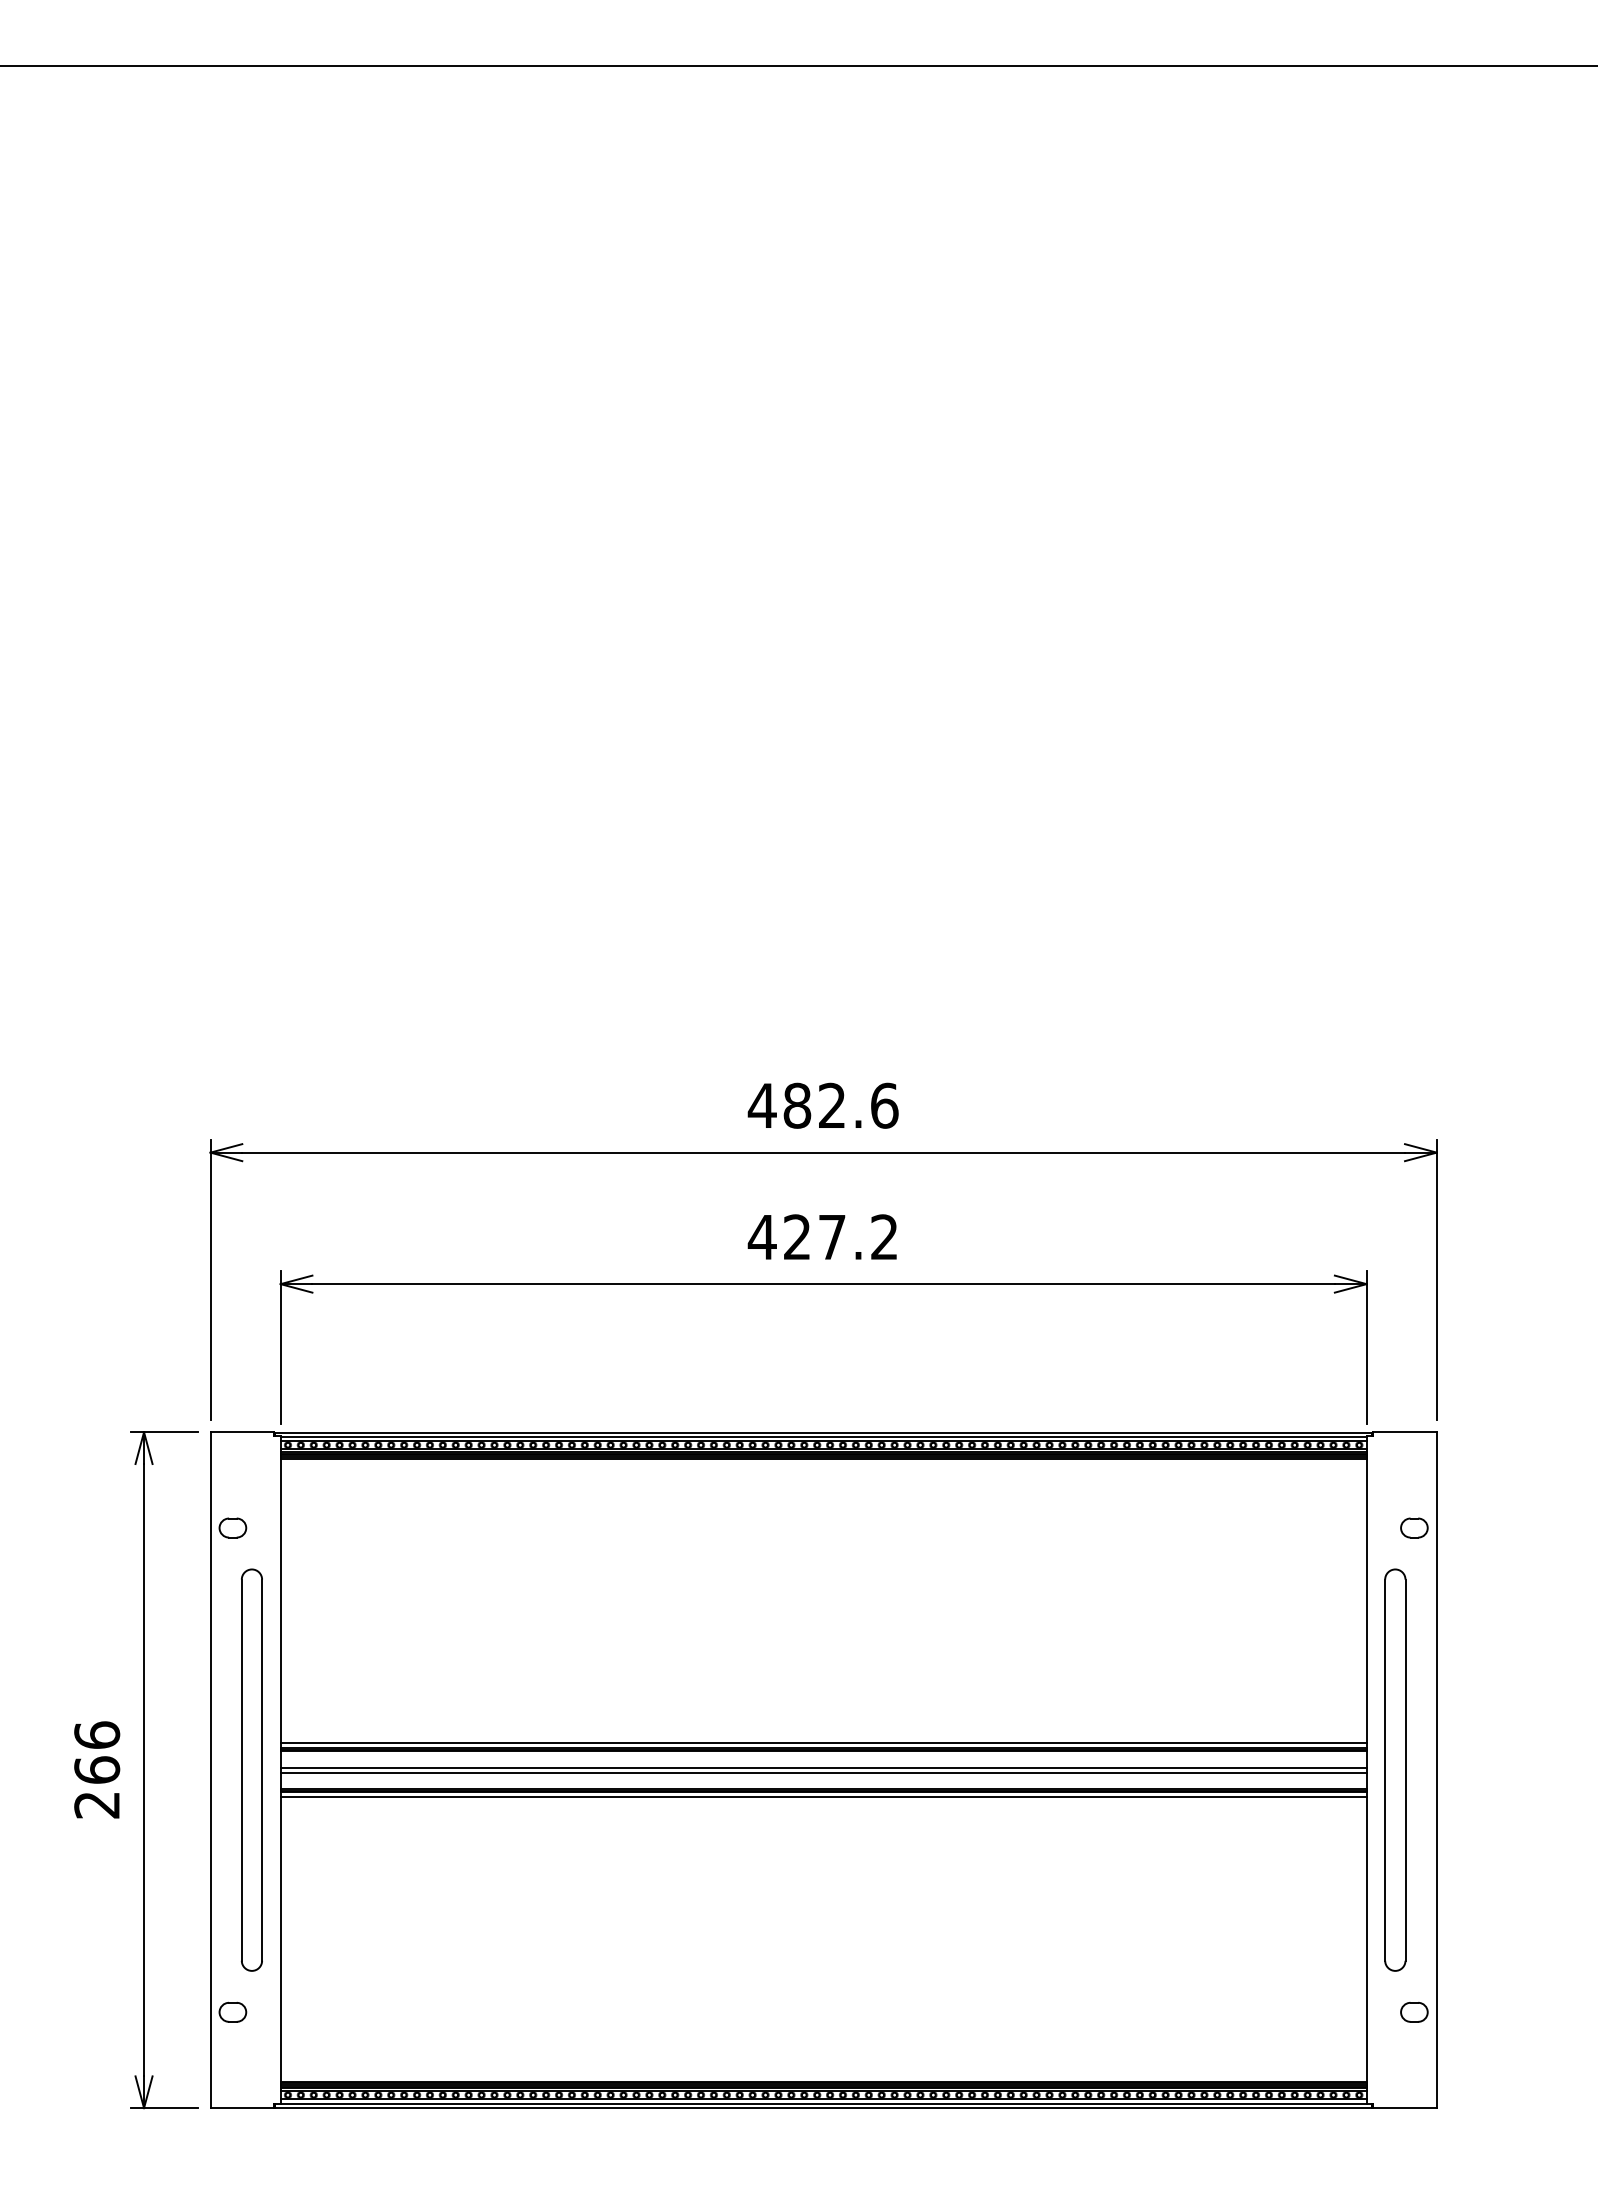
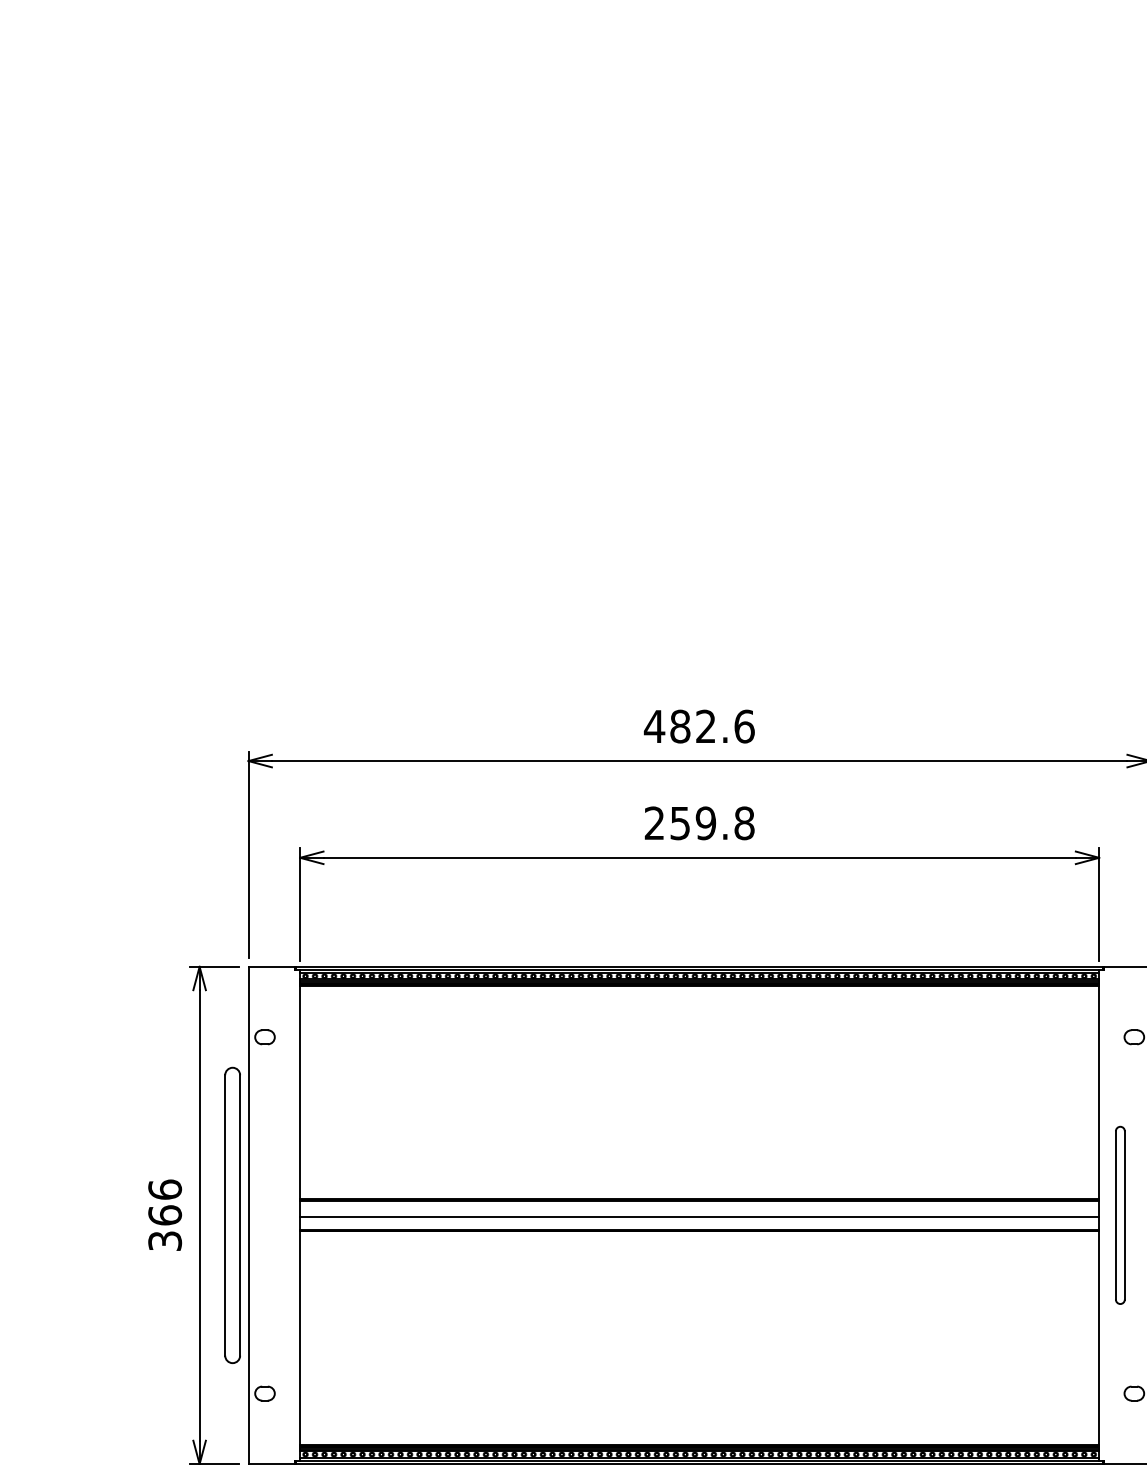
text: (822, 1237) -> (698, 823), 427.2 -> 259.8
line: (823, 1743) -> (699, 1195), removed
line: (823, 1767) -> (699, 1213), removed
part: (251, 1769) -> (232, 1214), moved
part: (1395, 1769) -> (1120, 1214), size x0.6
line: (823, 1797) -> (699, 1235), removed
text: (97, 1805) -> (165, 1241), 266 -> 366

